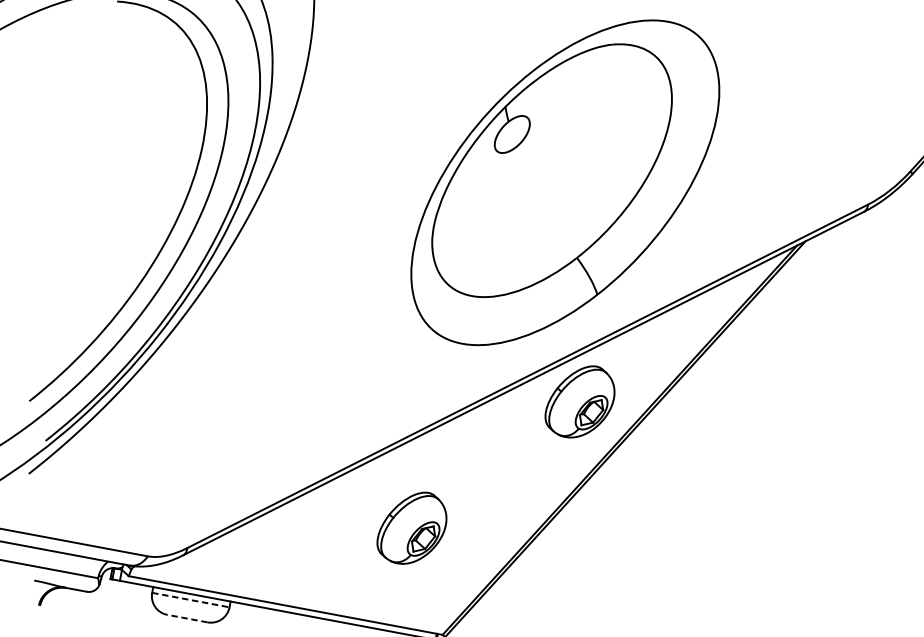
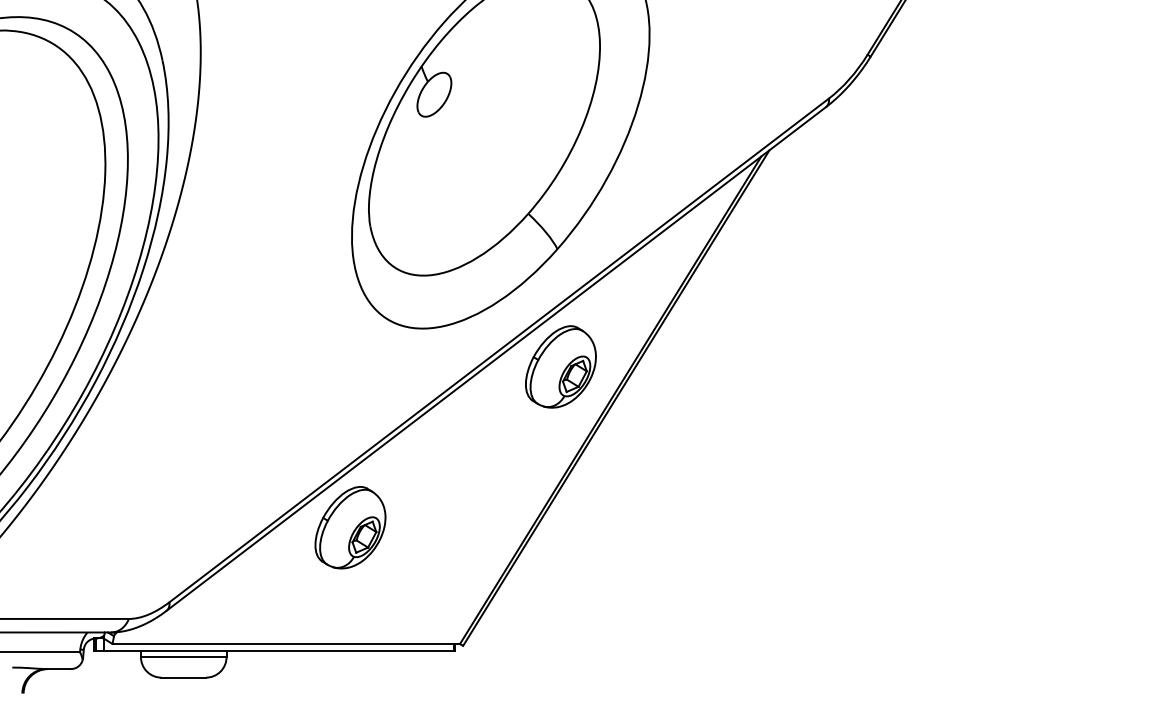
part: (412, 527) -> (350, 527), moved
line: (190, 600) -> (183, 657), dashed -> solid
line: (187, 618) -> (183, 677), dashed -> solid

